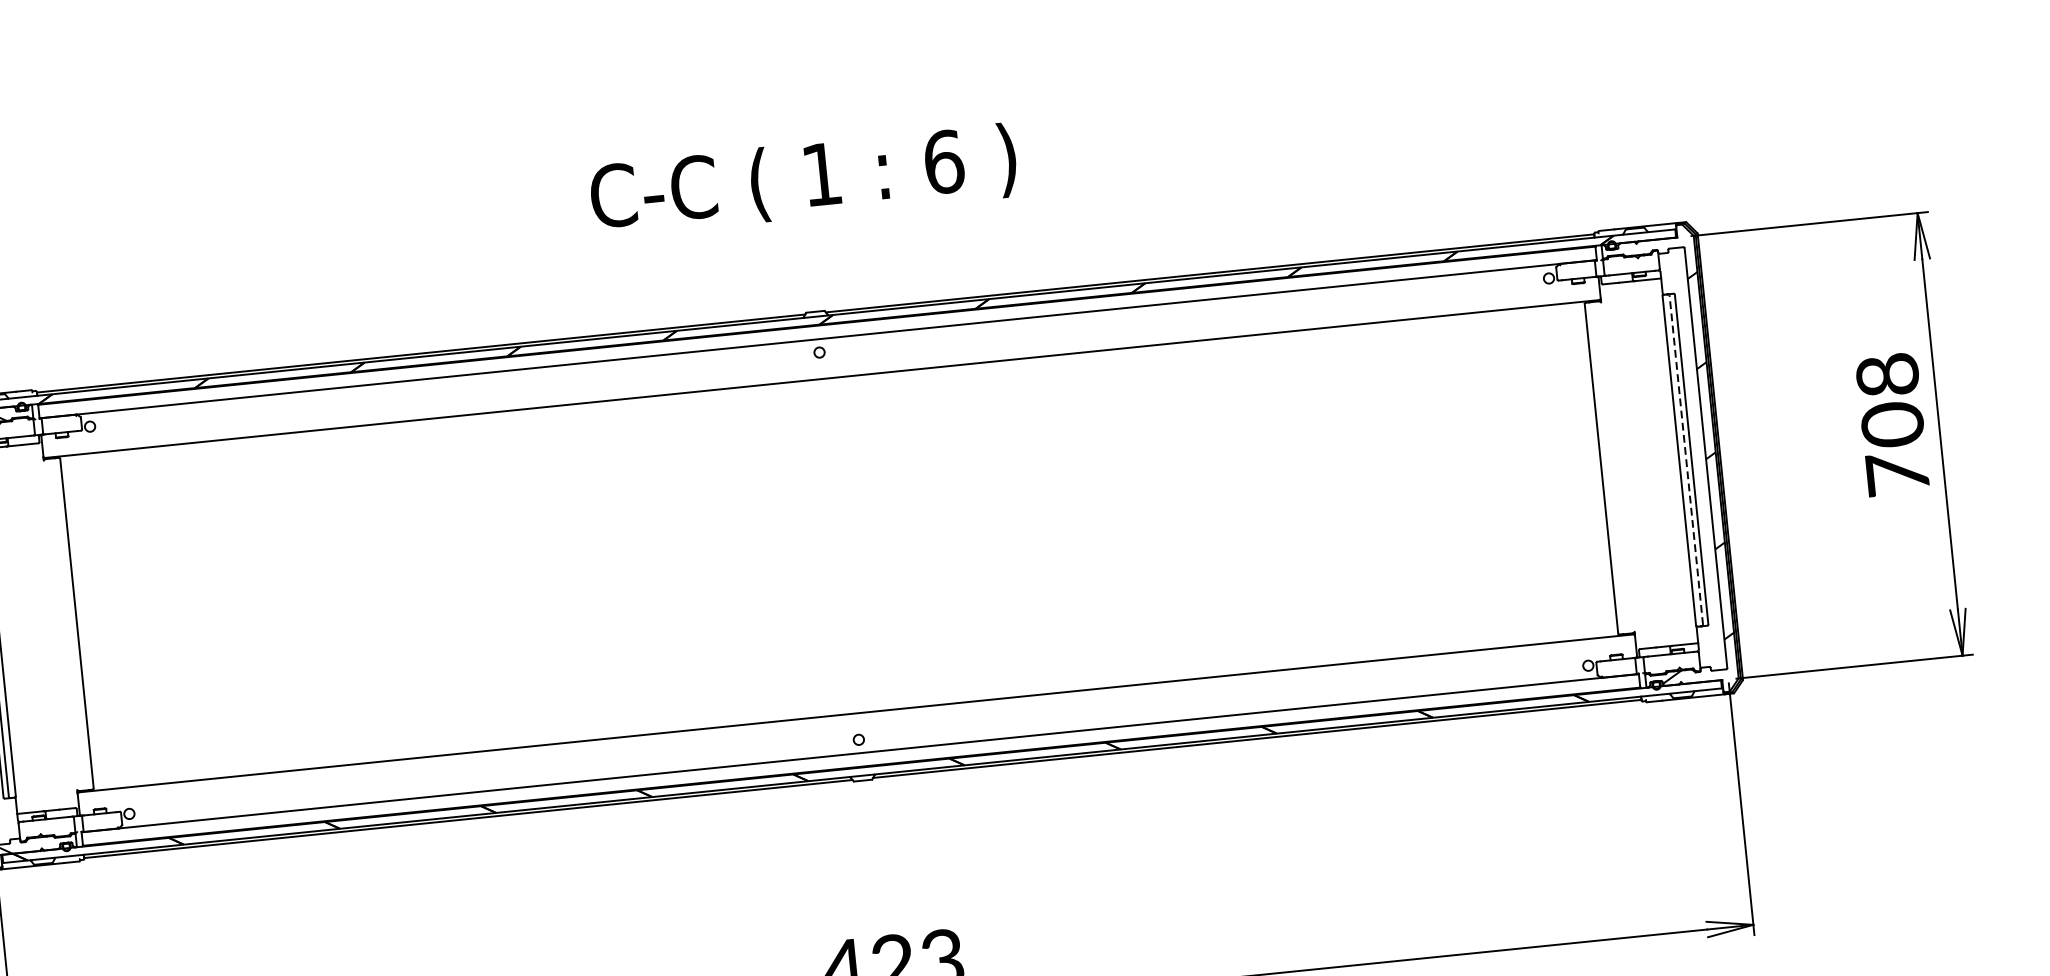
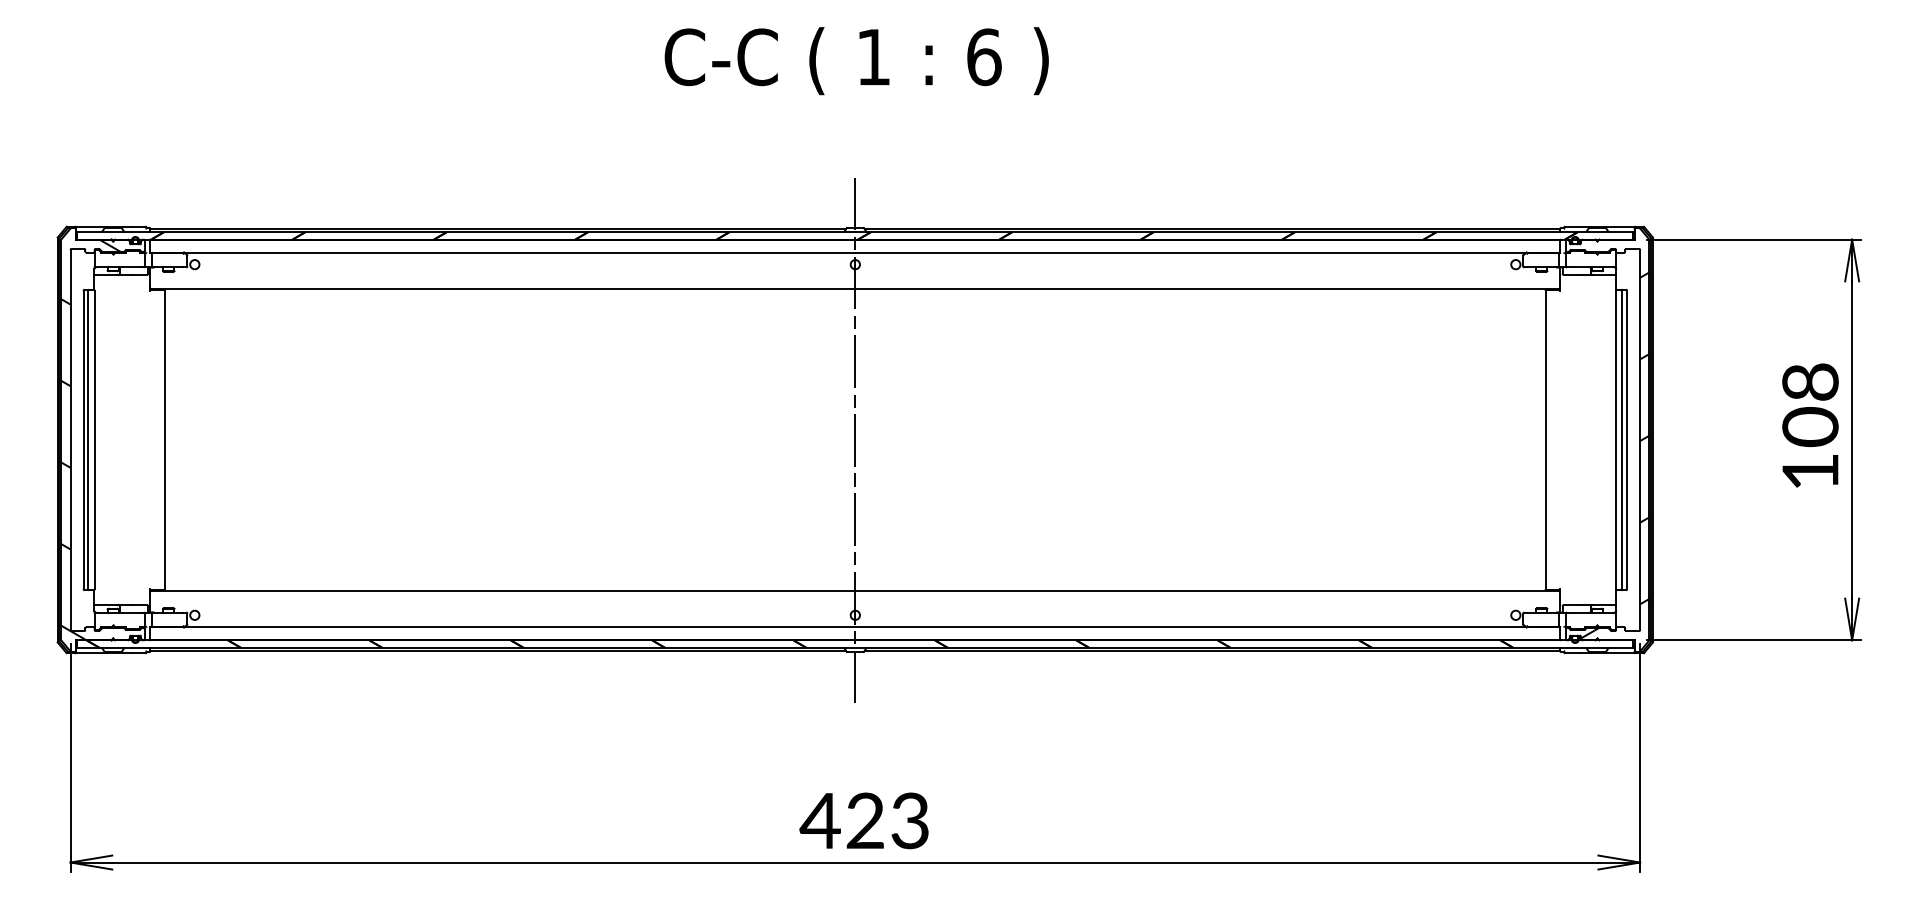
text: (803, 181) -> (856, 61), moved
line: (1686, 459) -> (1622, 439), dashed -> solid
text: (1897, 473) -> (1810, 471), 708 -> 108
line: (839, 545) -> (855, 439), added

